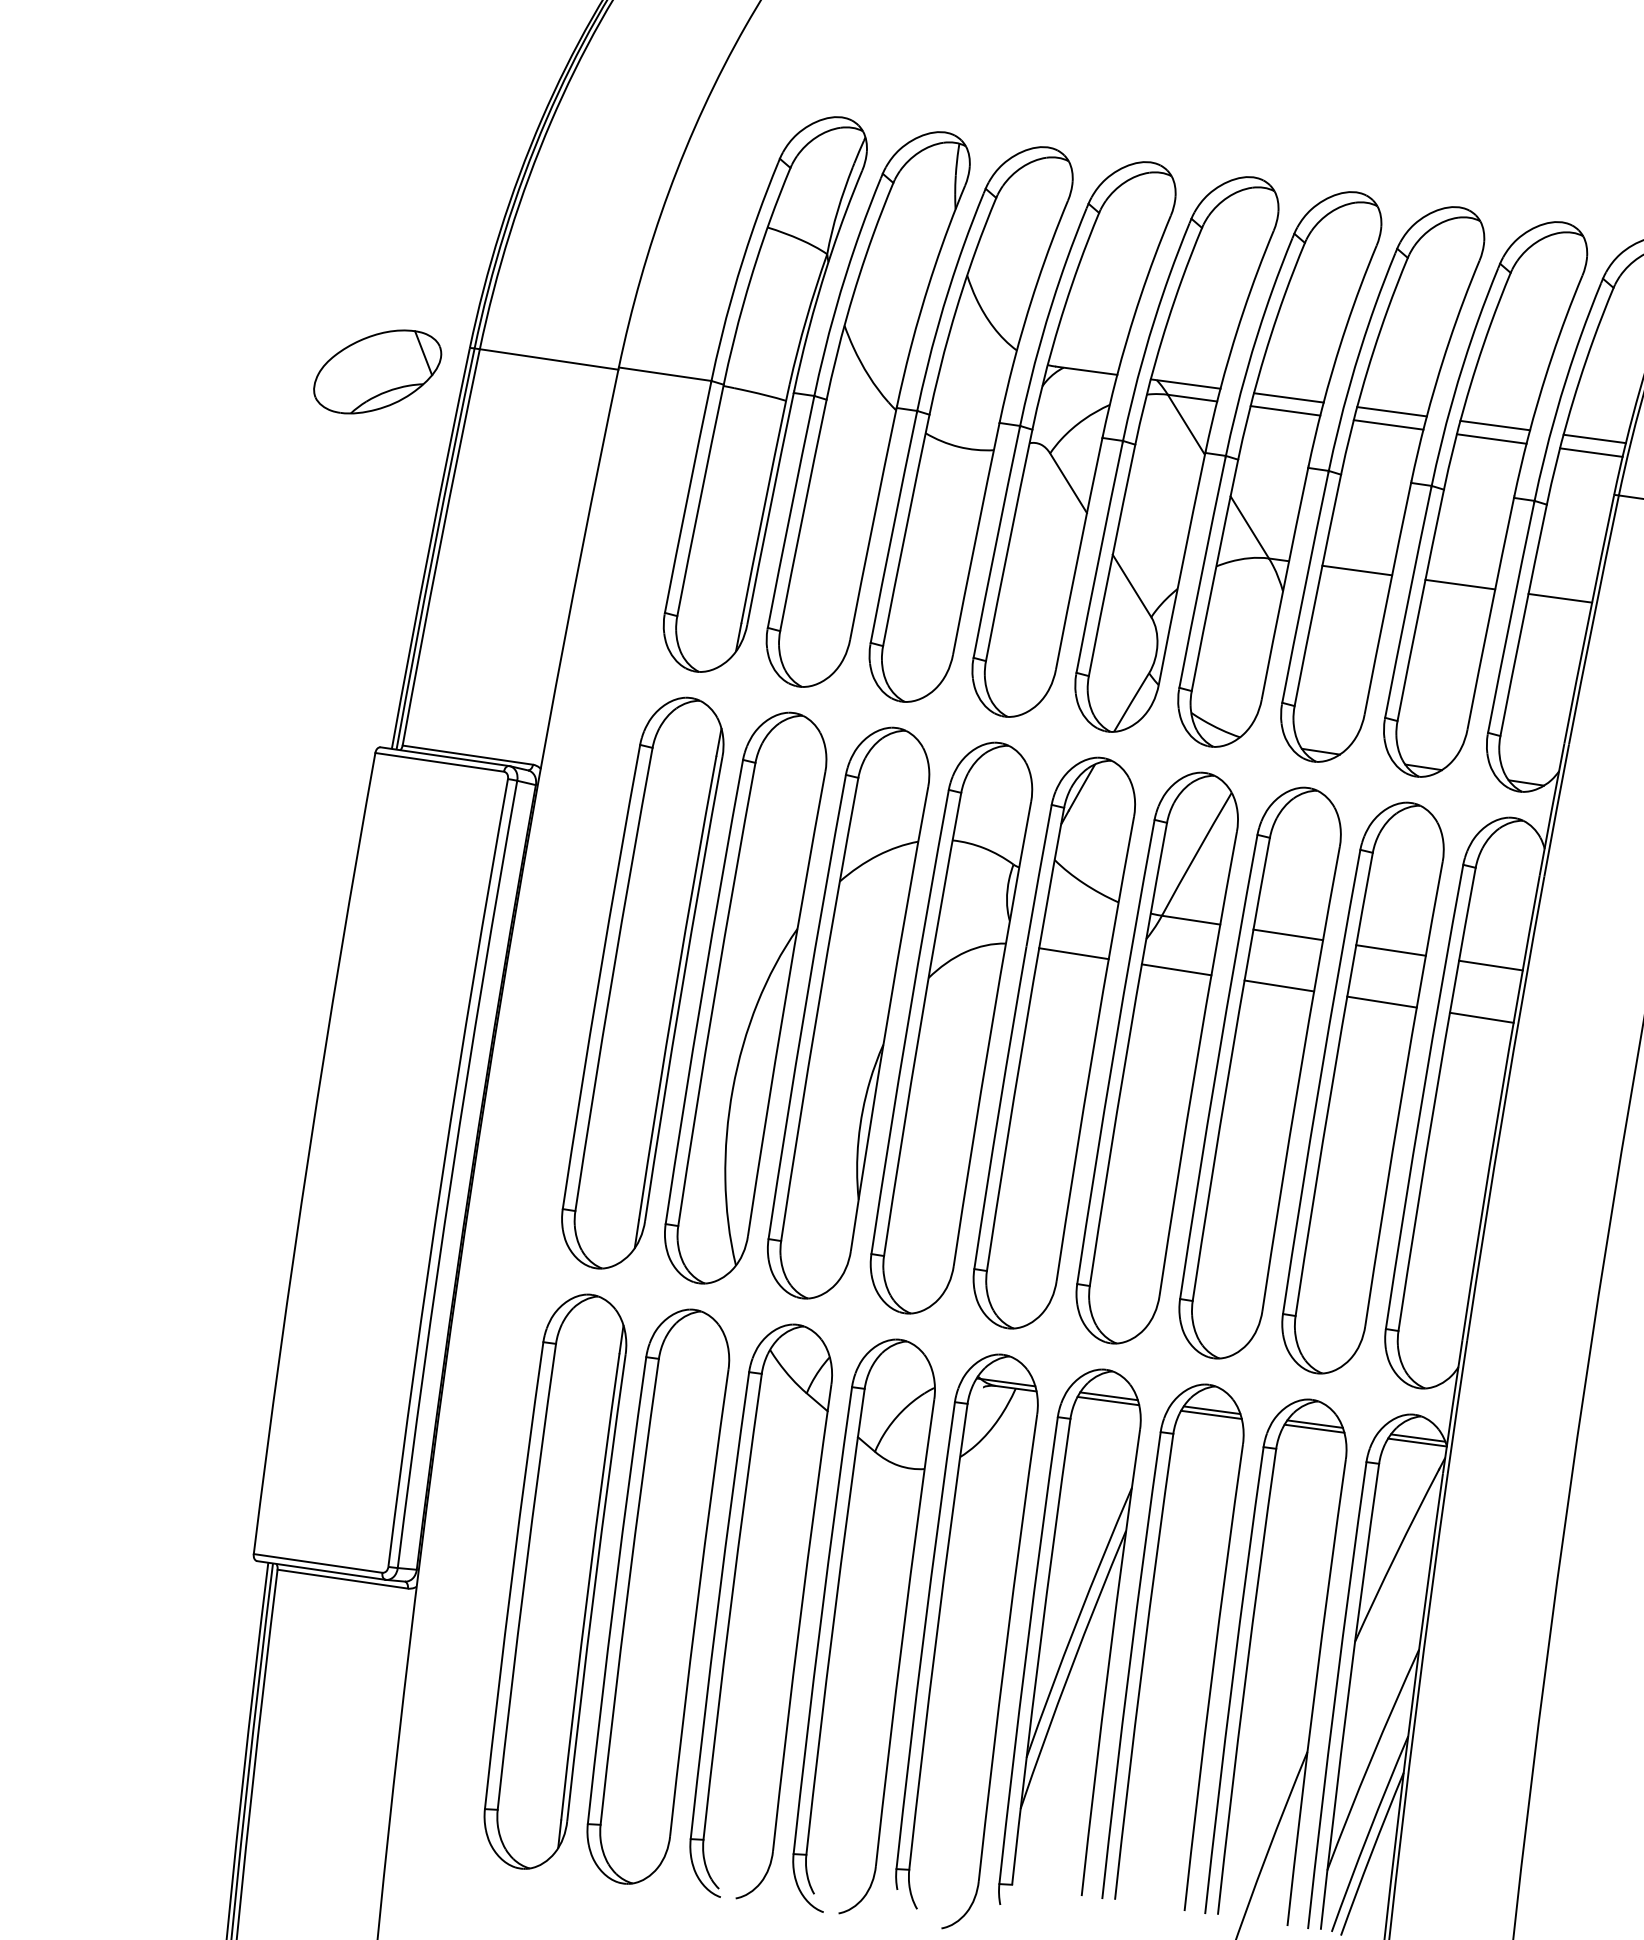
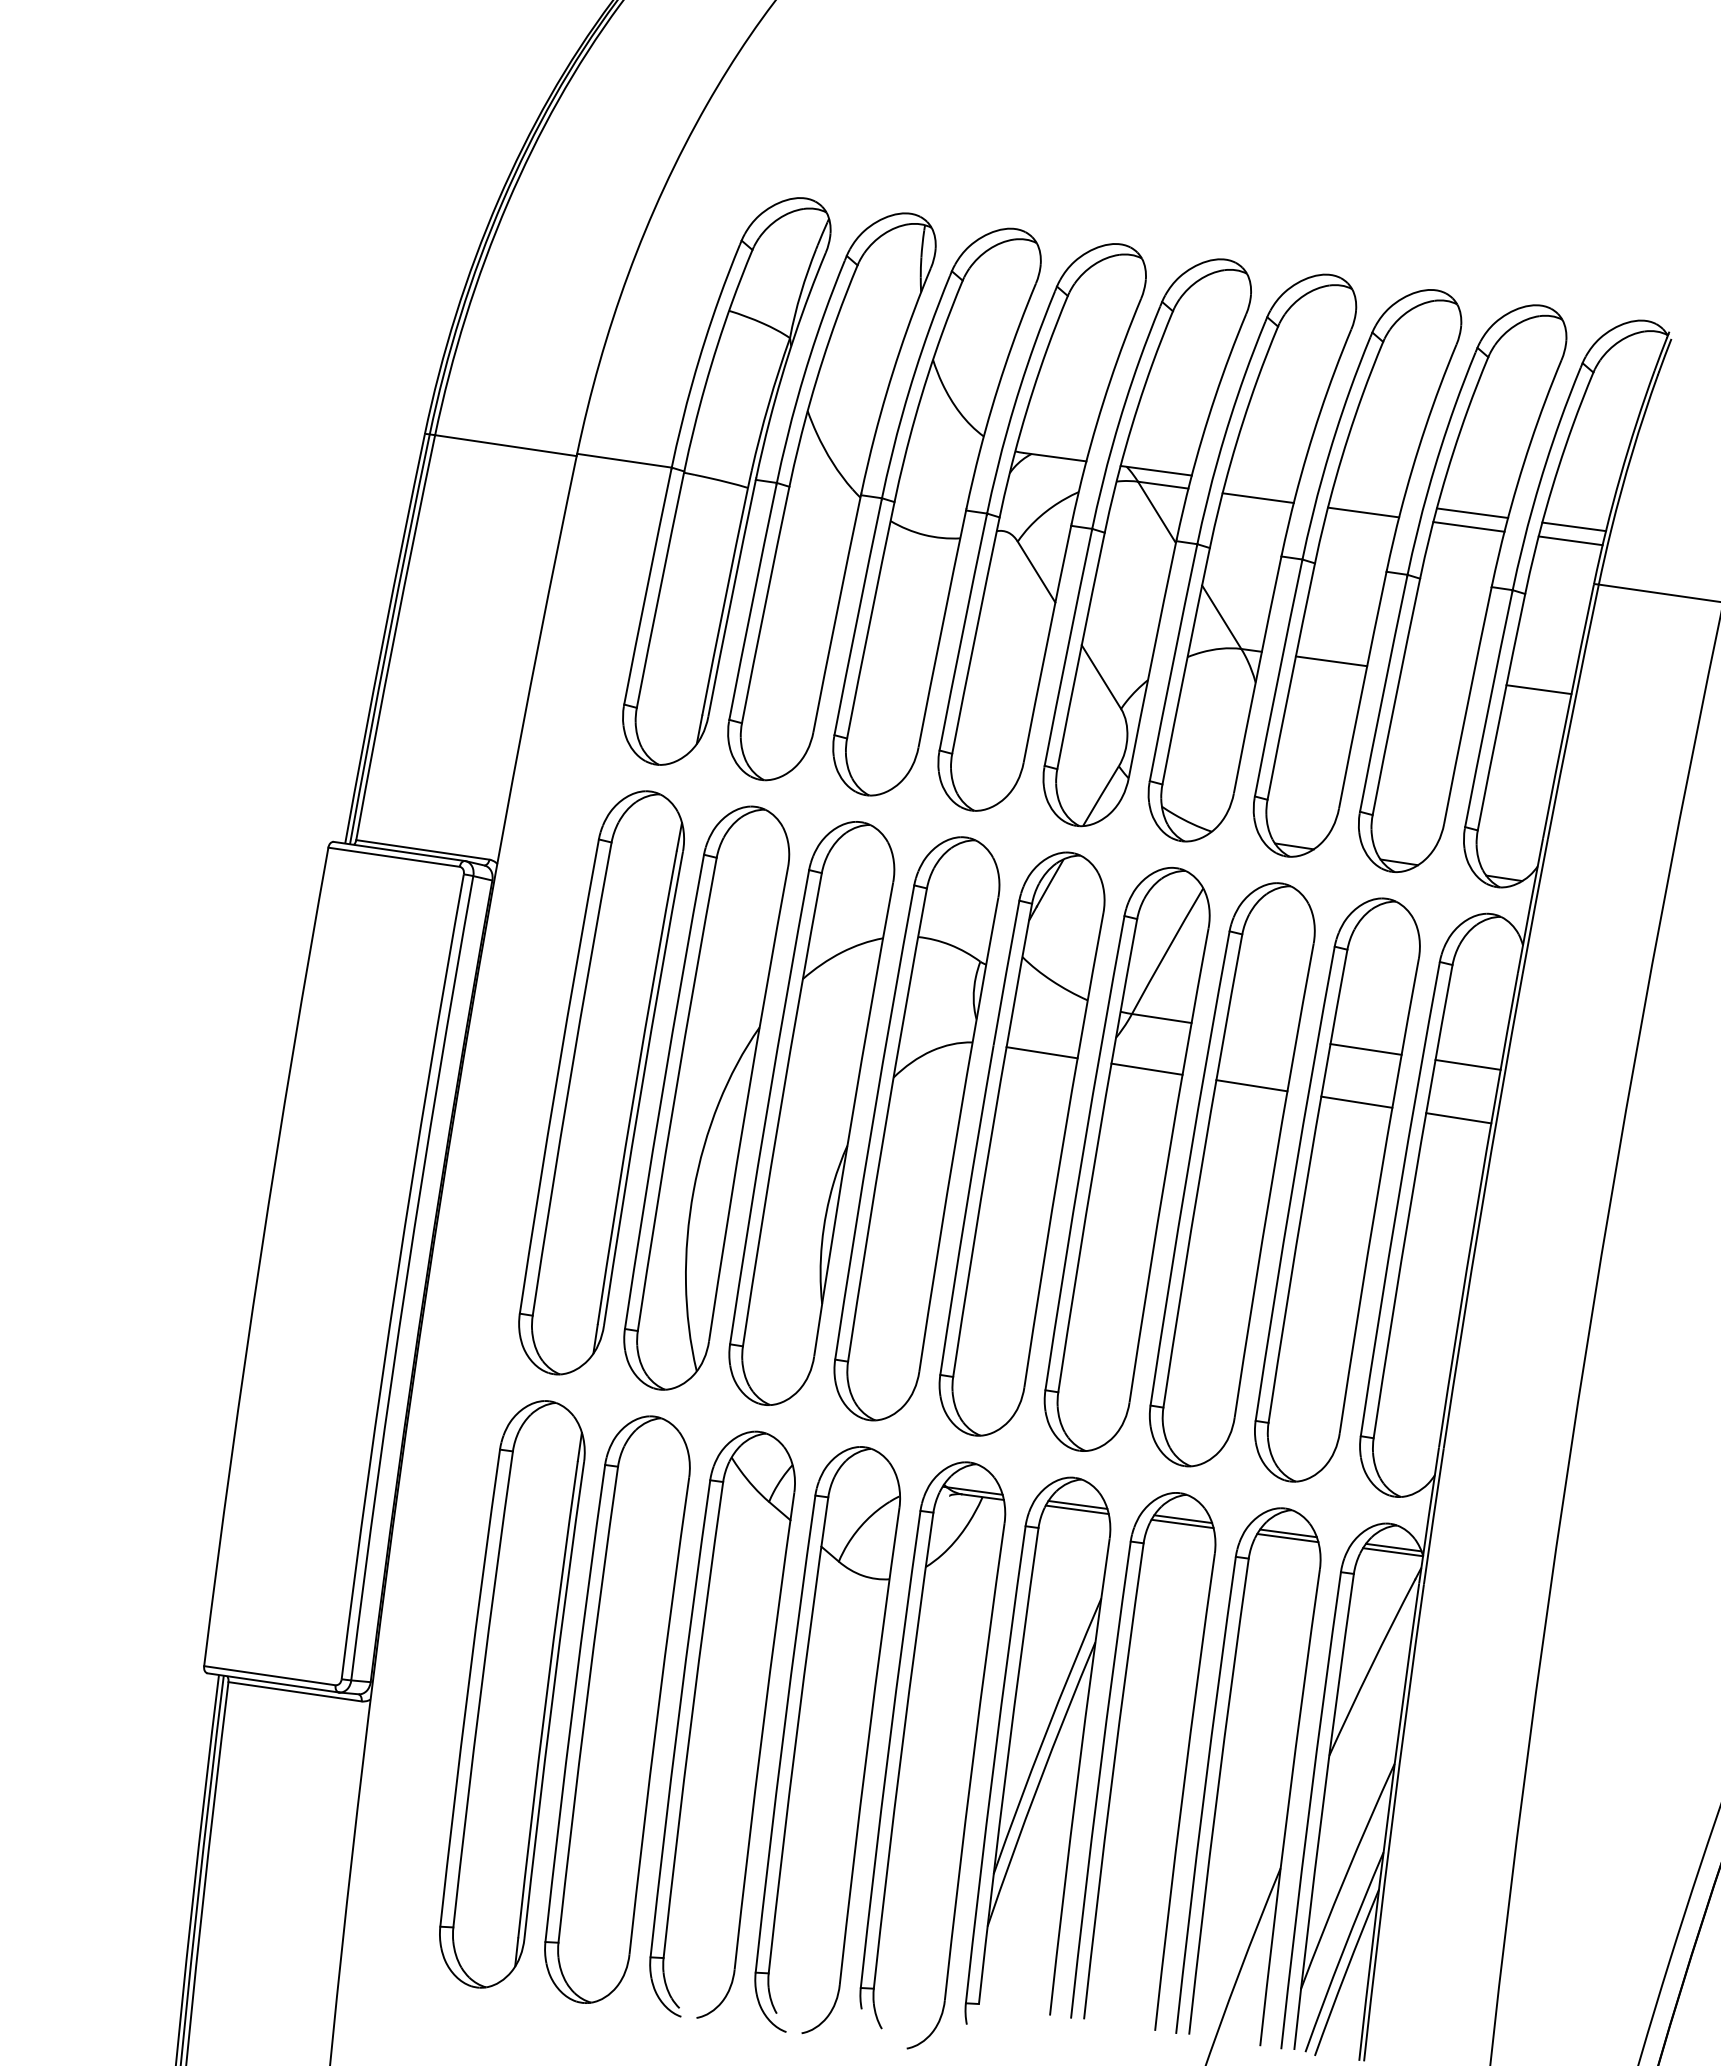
part: (377, 372) -> (330, 458), removed
line: (1288, 397) -> (1261, 484), removed
line: (1391, 411) -> (1366, 498), removed
line: (1460, 584) -> (1436, 675), removed
line: (1287, 934) -> (1260, 1033), removed

